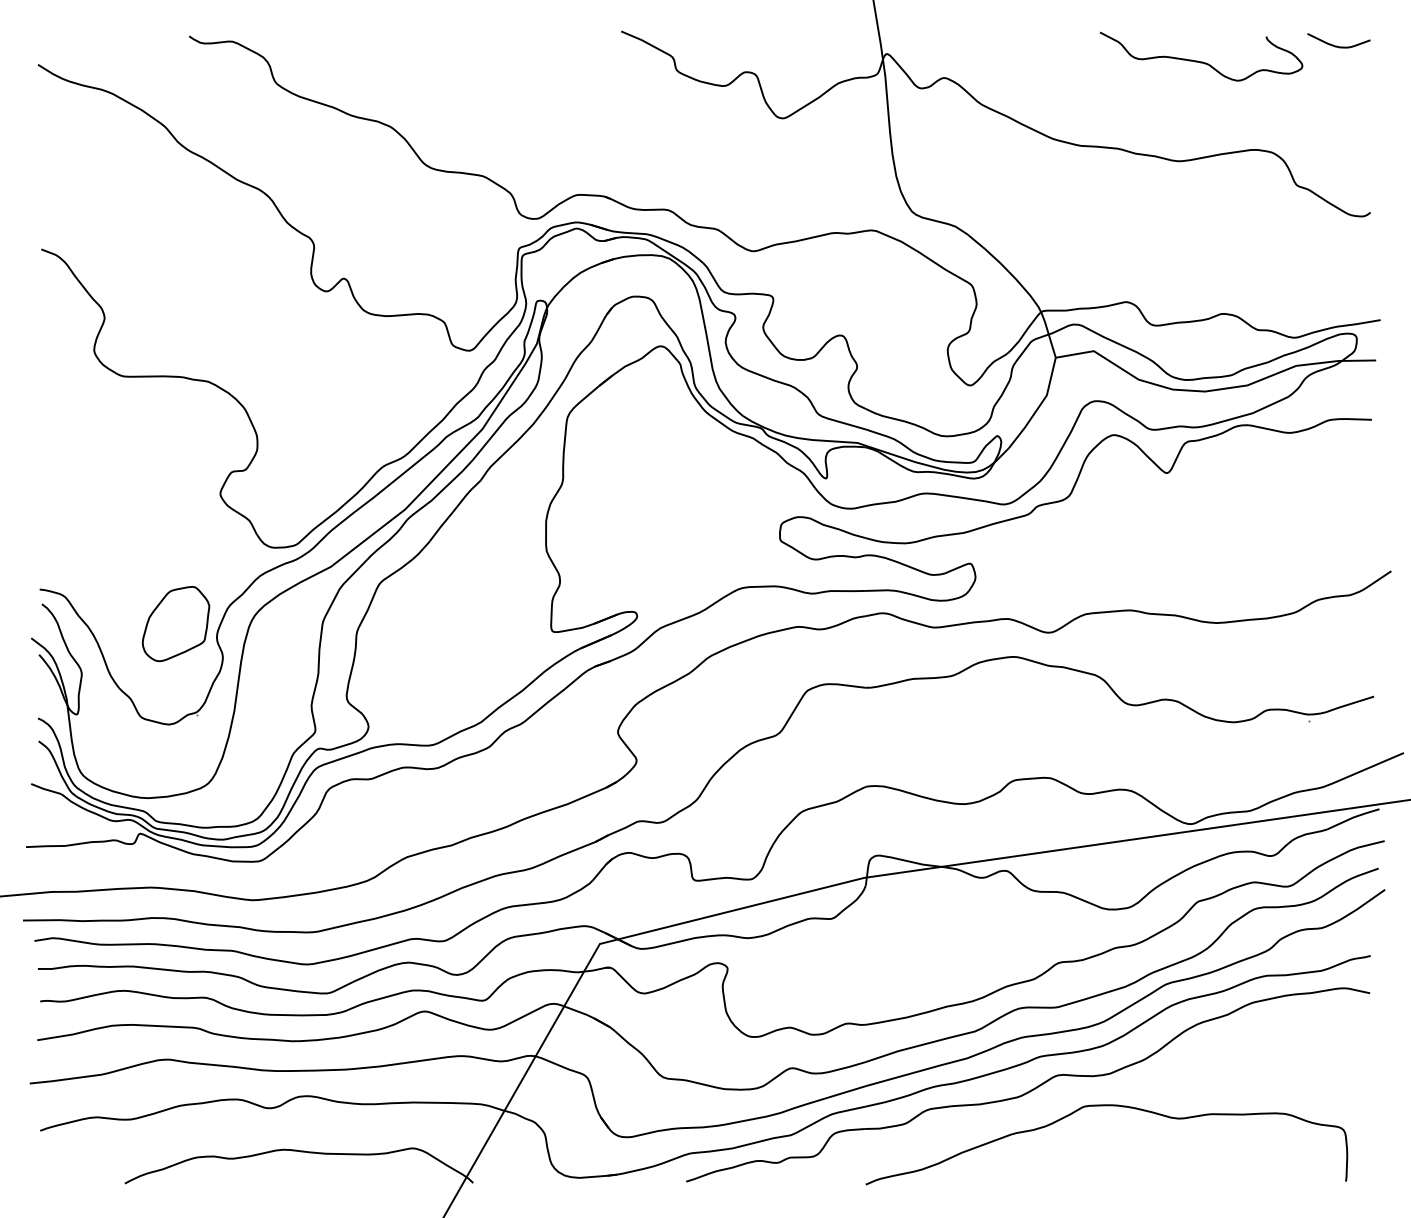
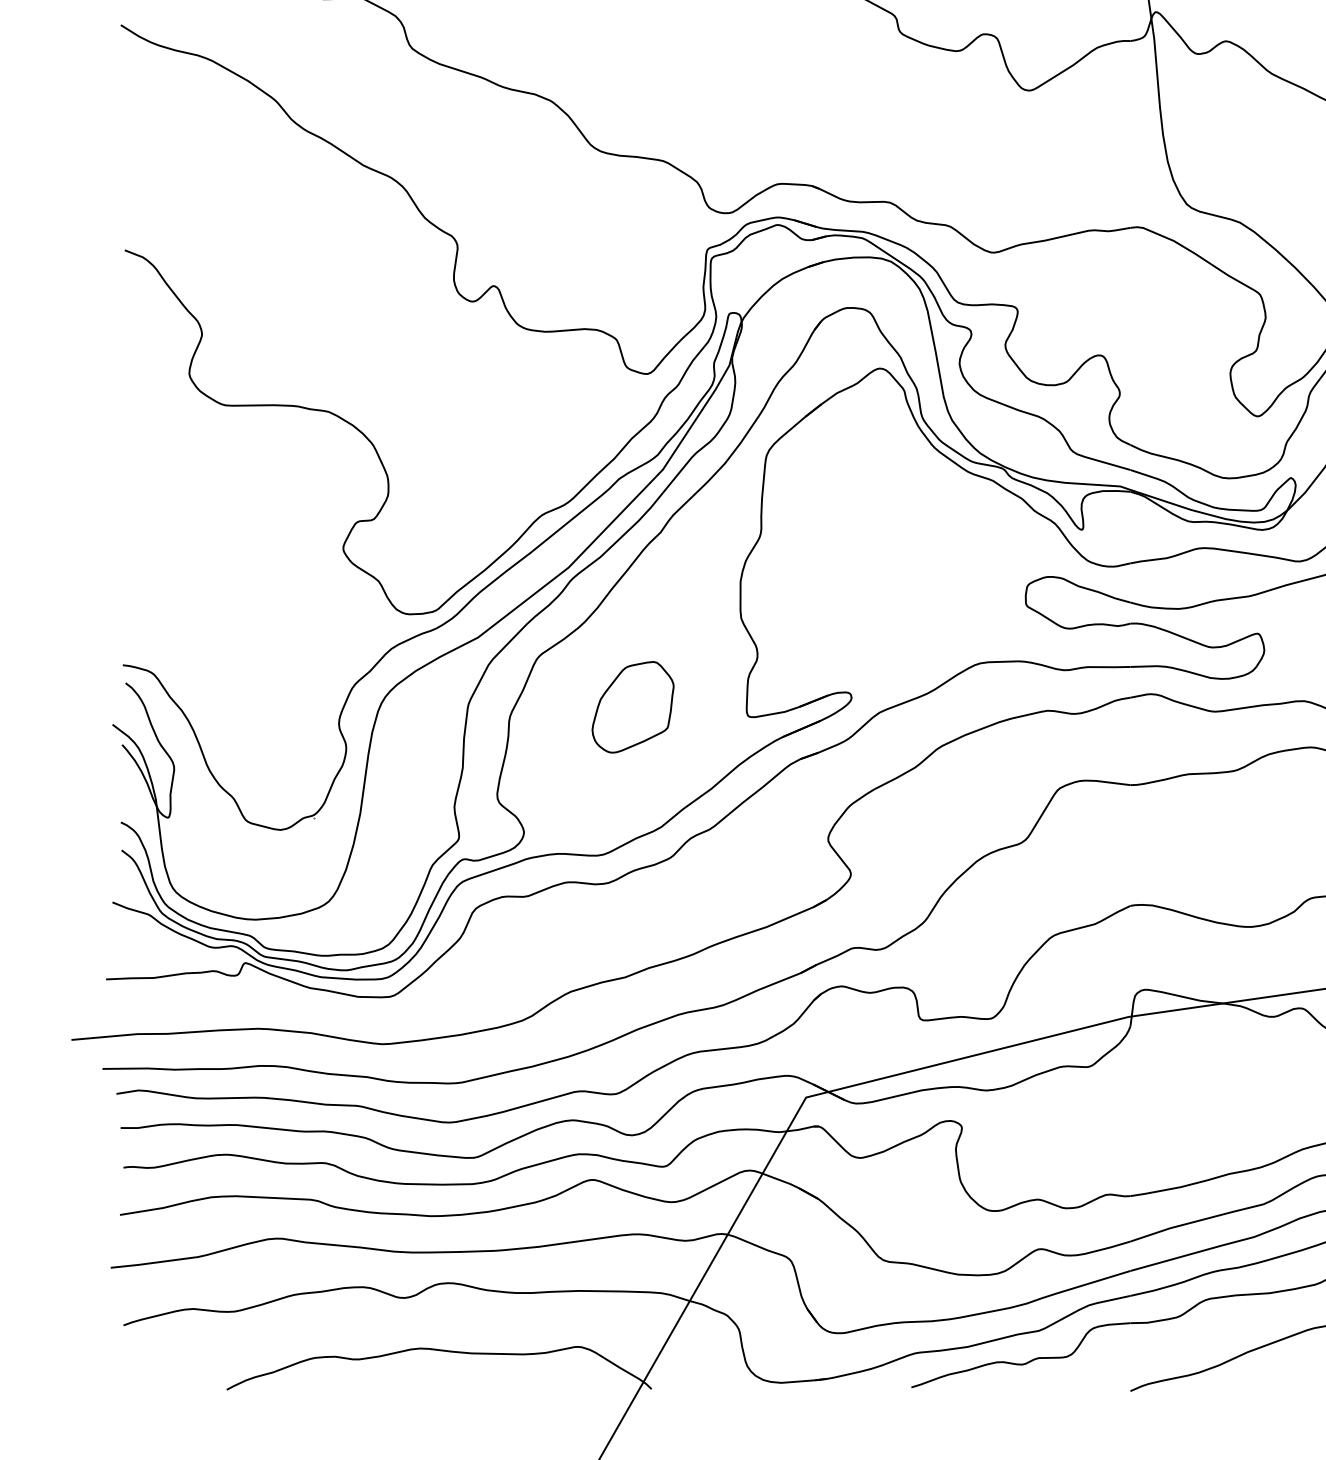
part: (175, 624) -> (632, 707), moved

